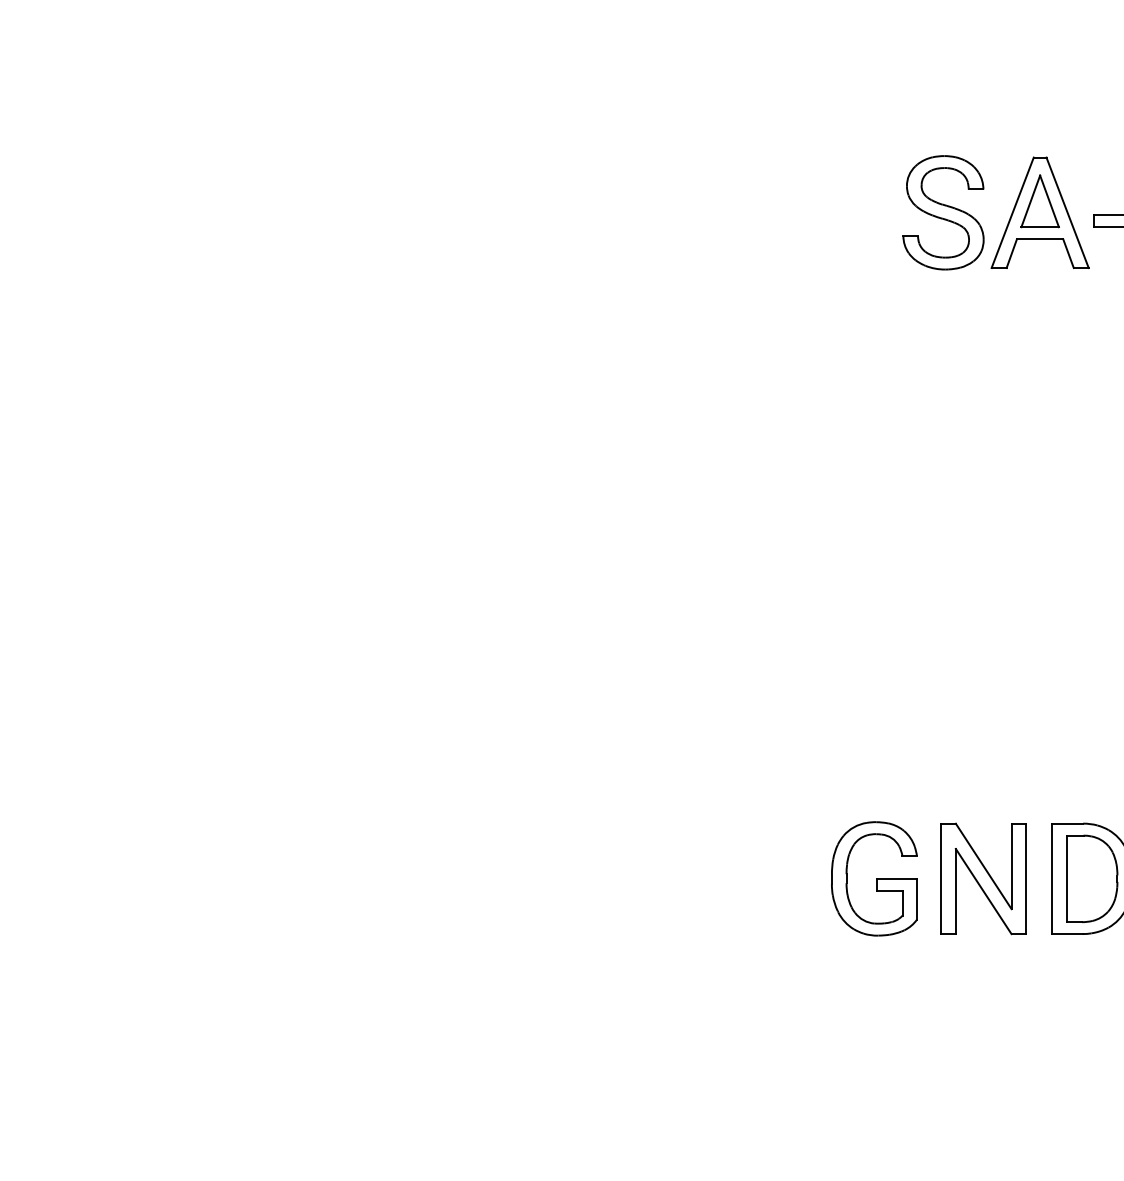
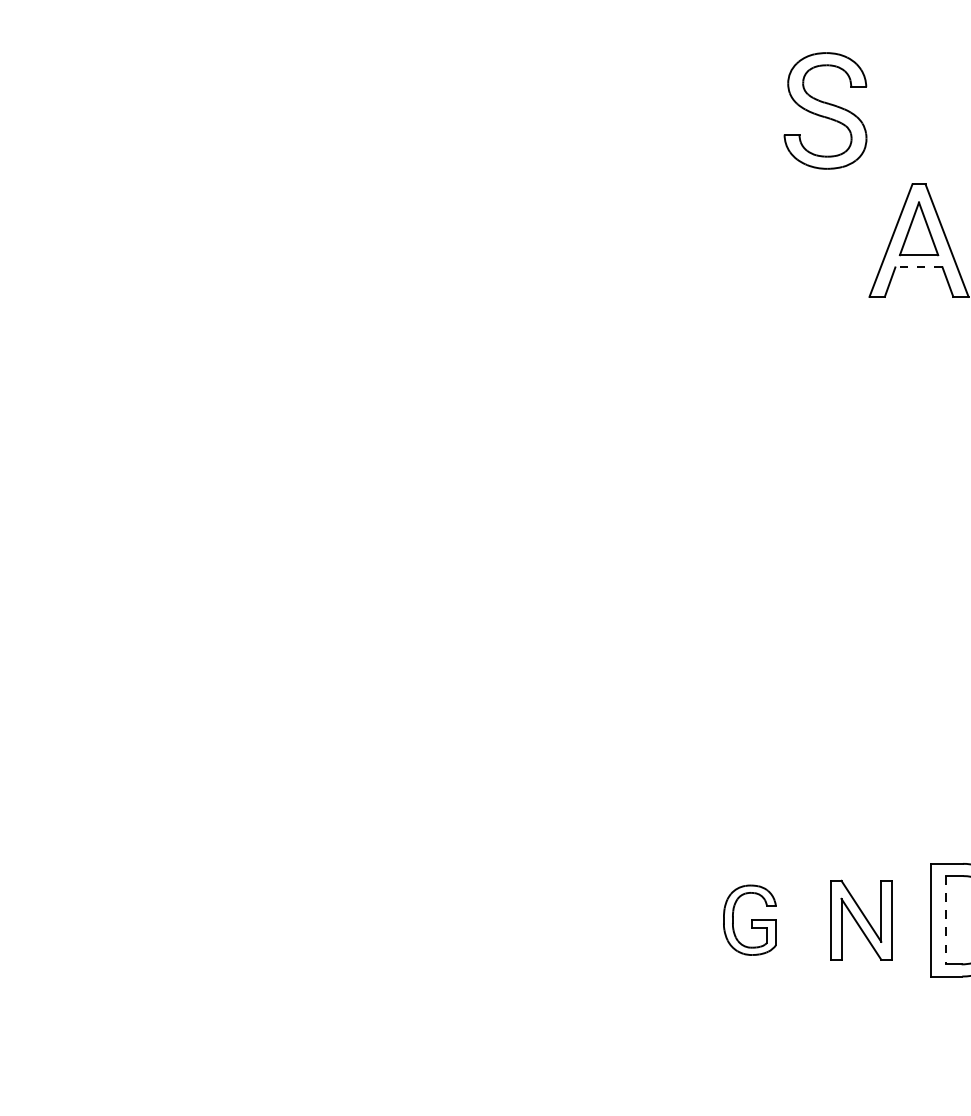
part: (943, 212) -> (825, 110), moved
line: (1039, 239) -> (918, 267), solid -> dashed
part: (874, 878) -> (749, 919), size x0.6
part: (983, 878) -> (861, 919), size x0.7
line: (1066, 879) -> (945, 920), solid -> dashed

